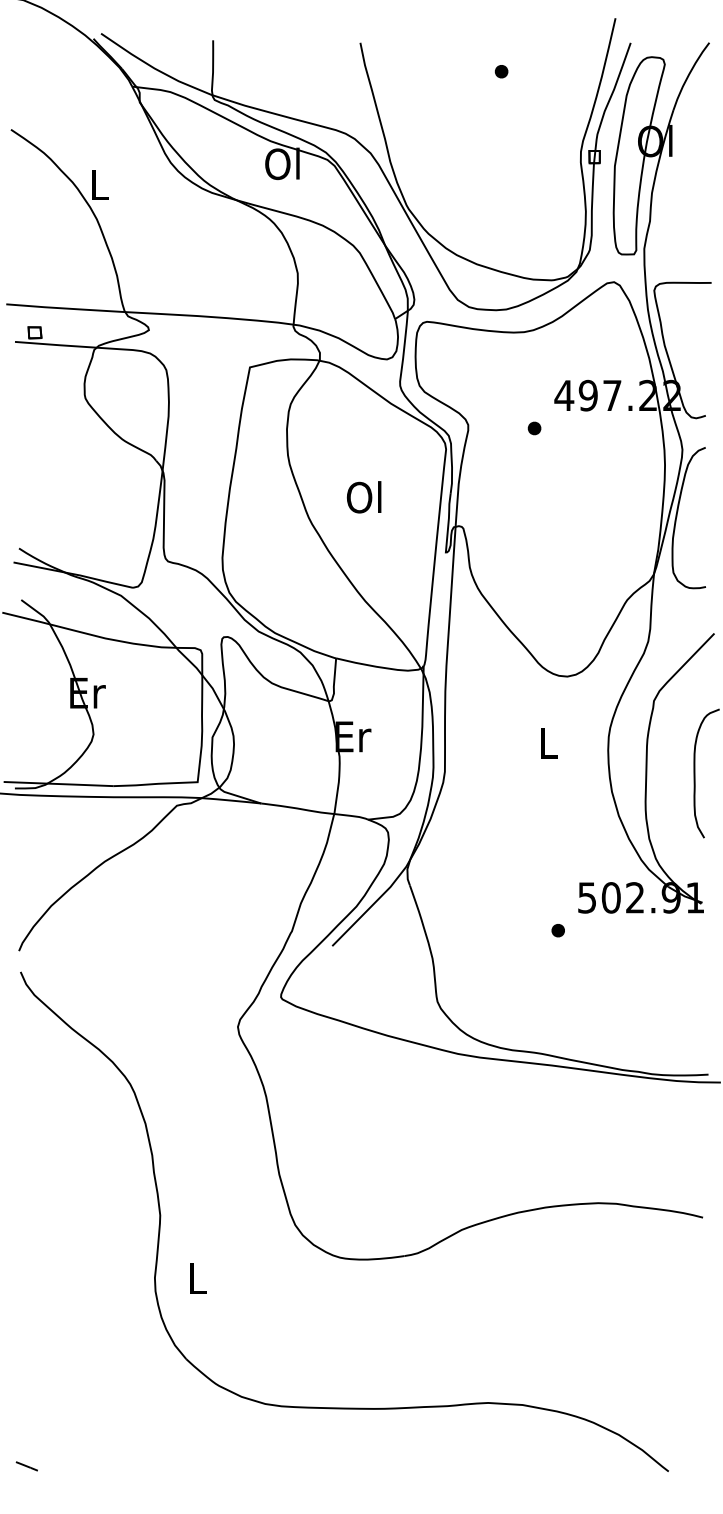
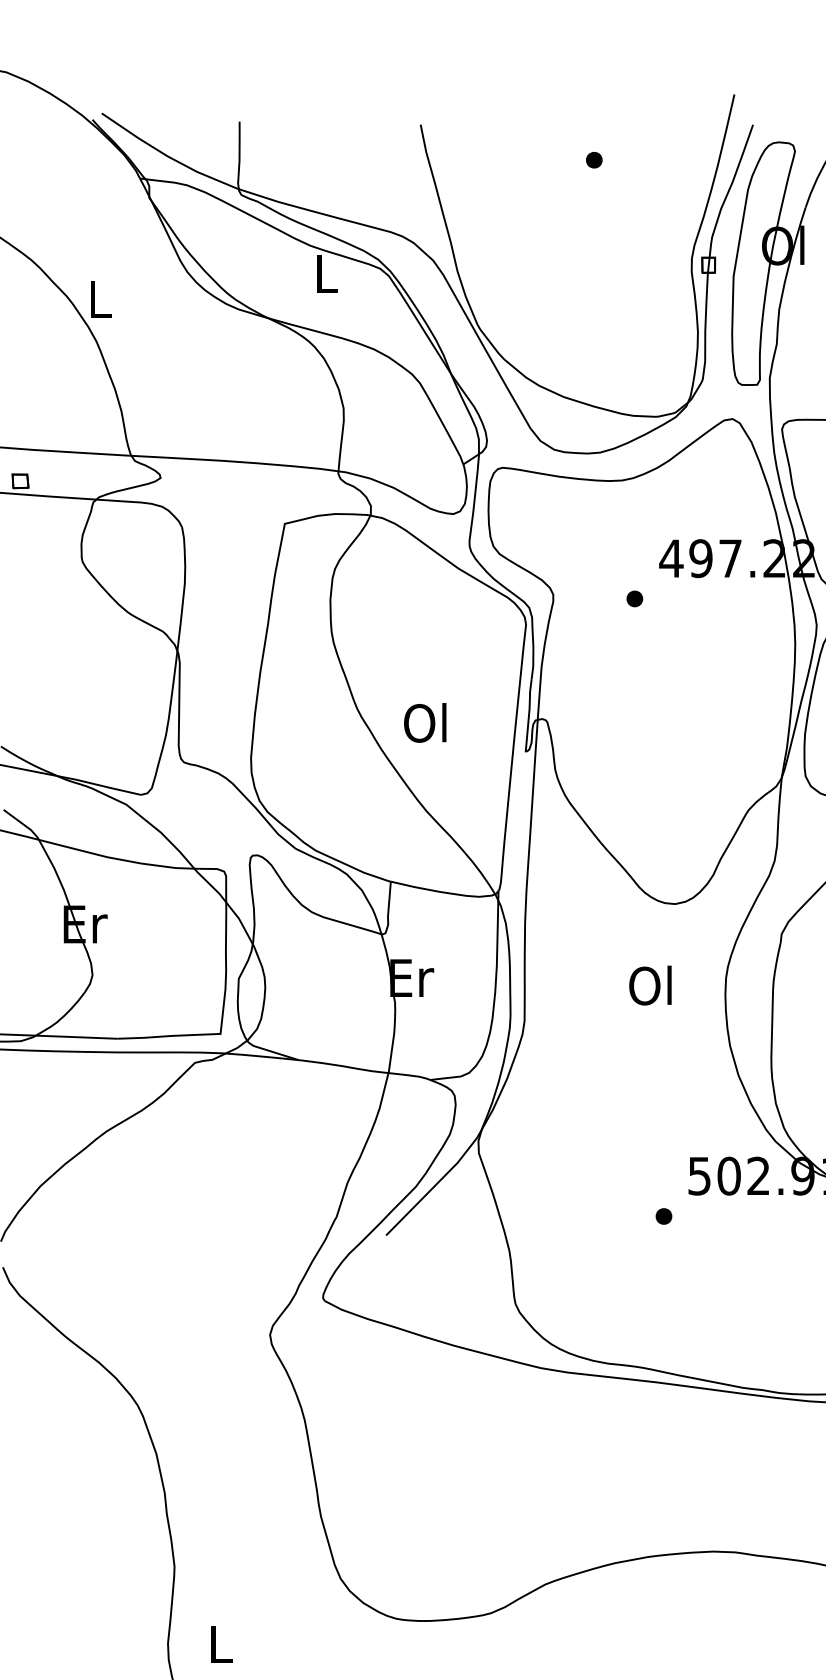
text: (282, 163) -> (324, 273), Ol -> L
text: (363, 497) -> (424, 723), moved
text: (547, 742) -> (650, 985), L -> Ol

